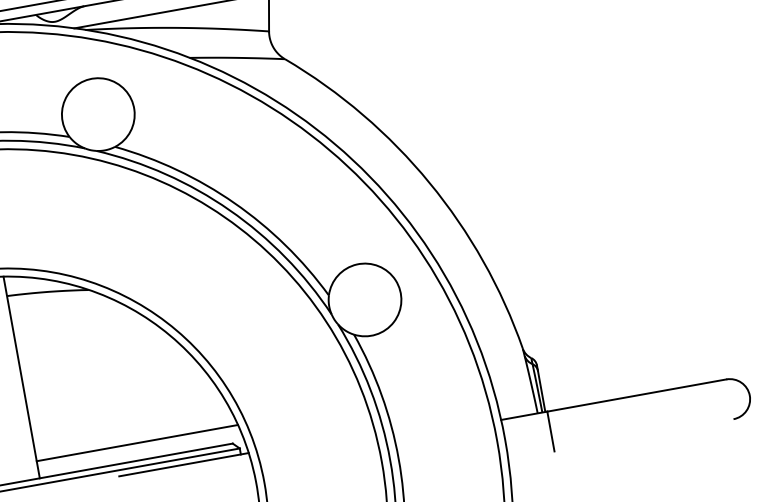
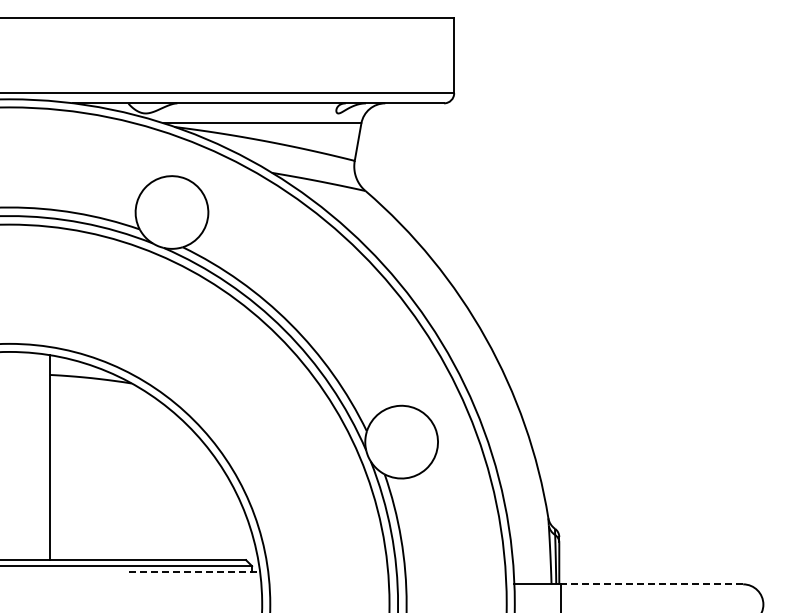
line: (637, 395) -> (652, 584), solid -> dashed
line: (137, 442) -> (152, 542), removed
line: (184, 464) -> (194, 572), solid -> dashed

